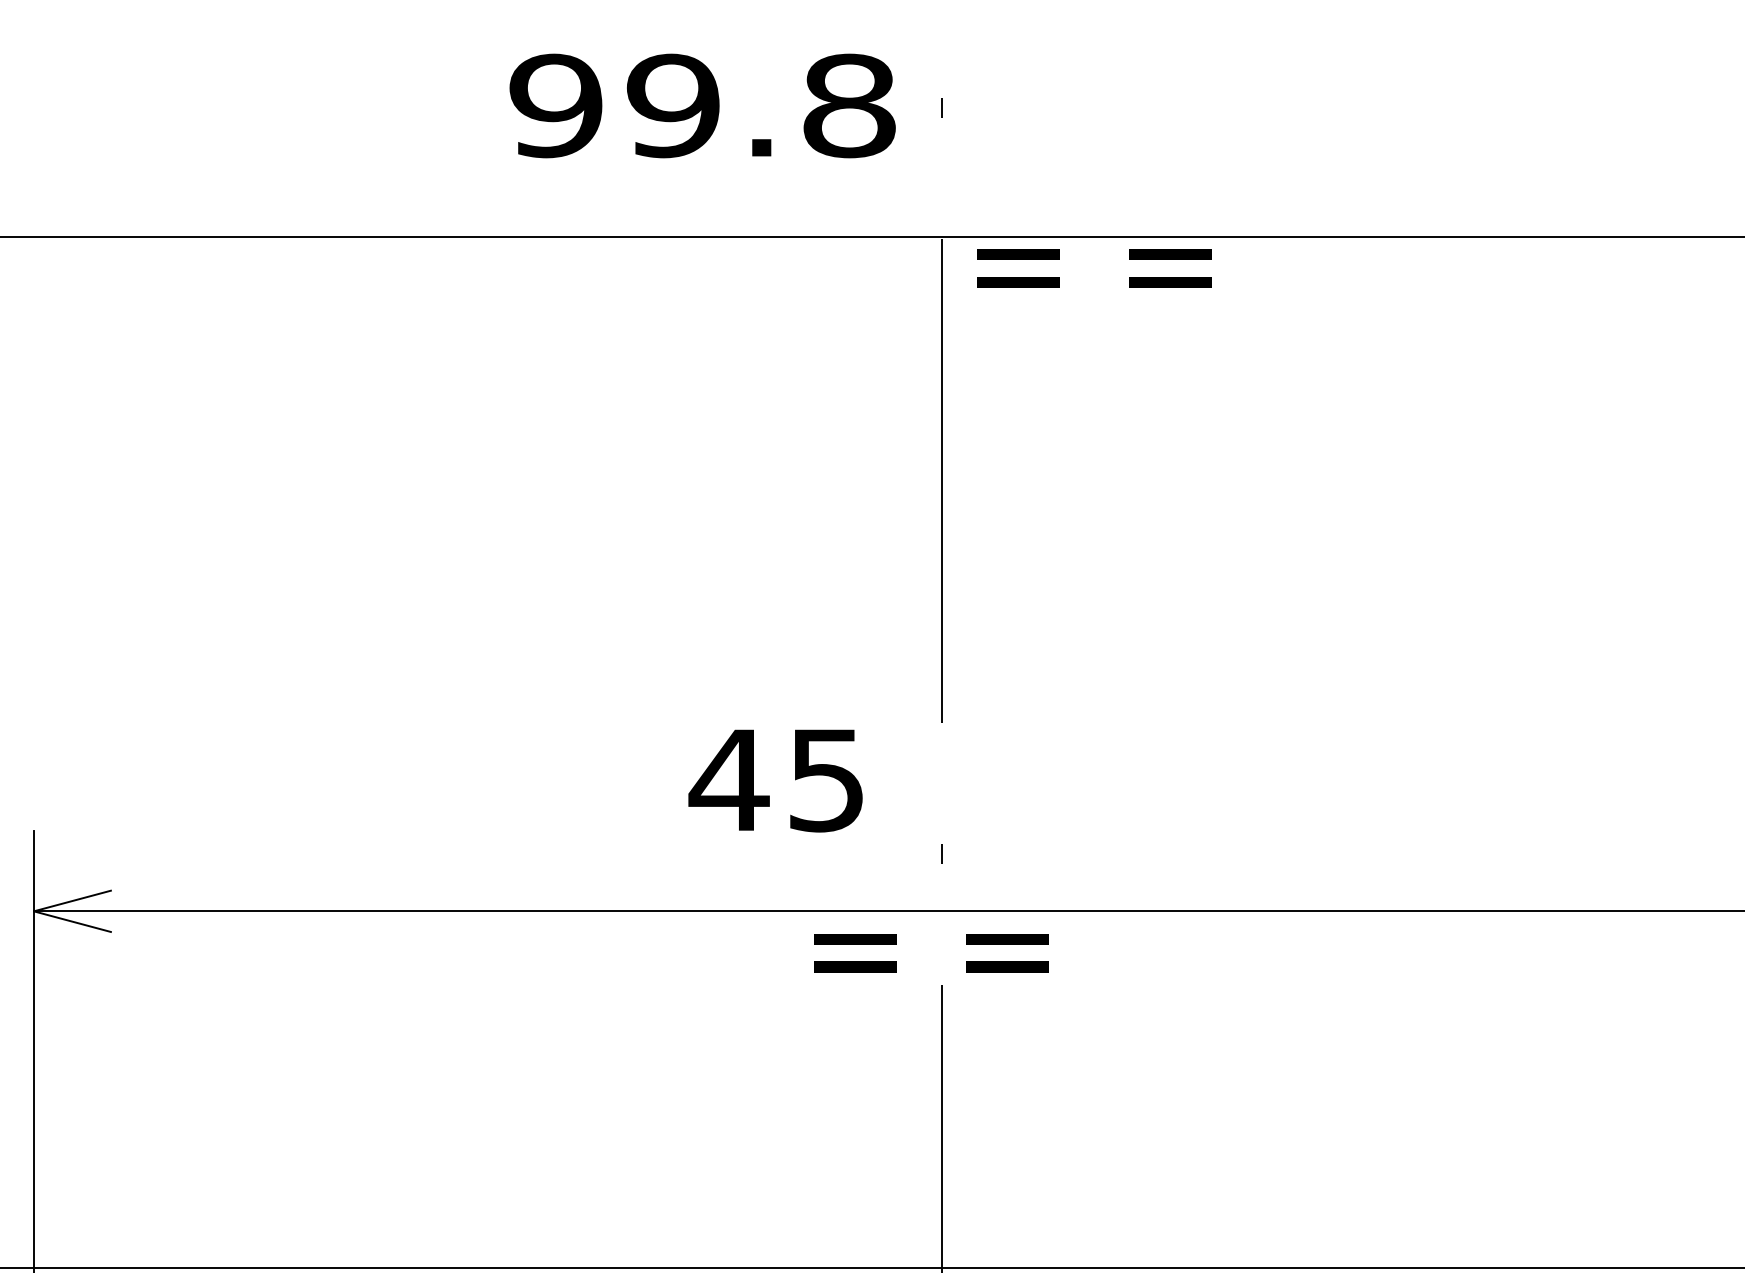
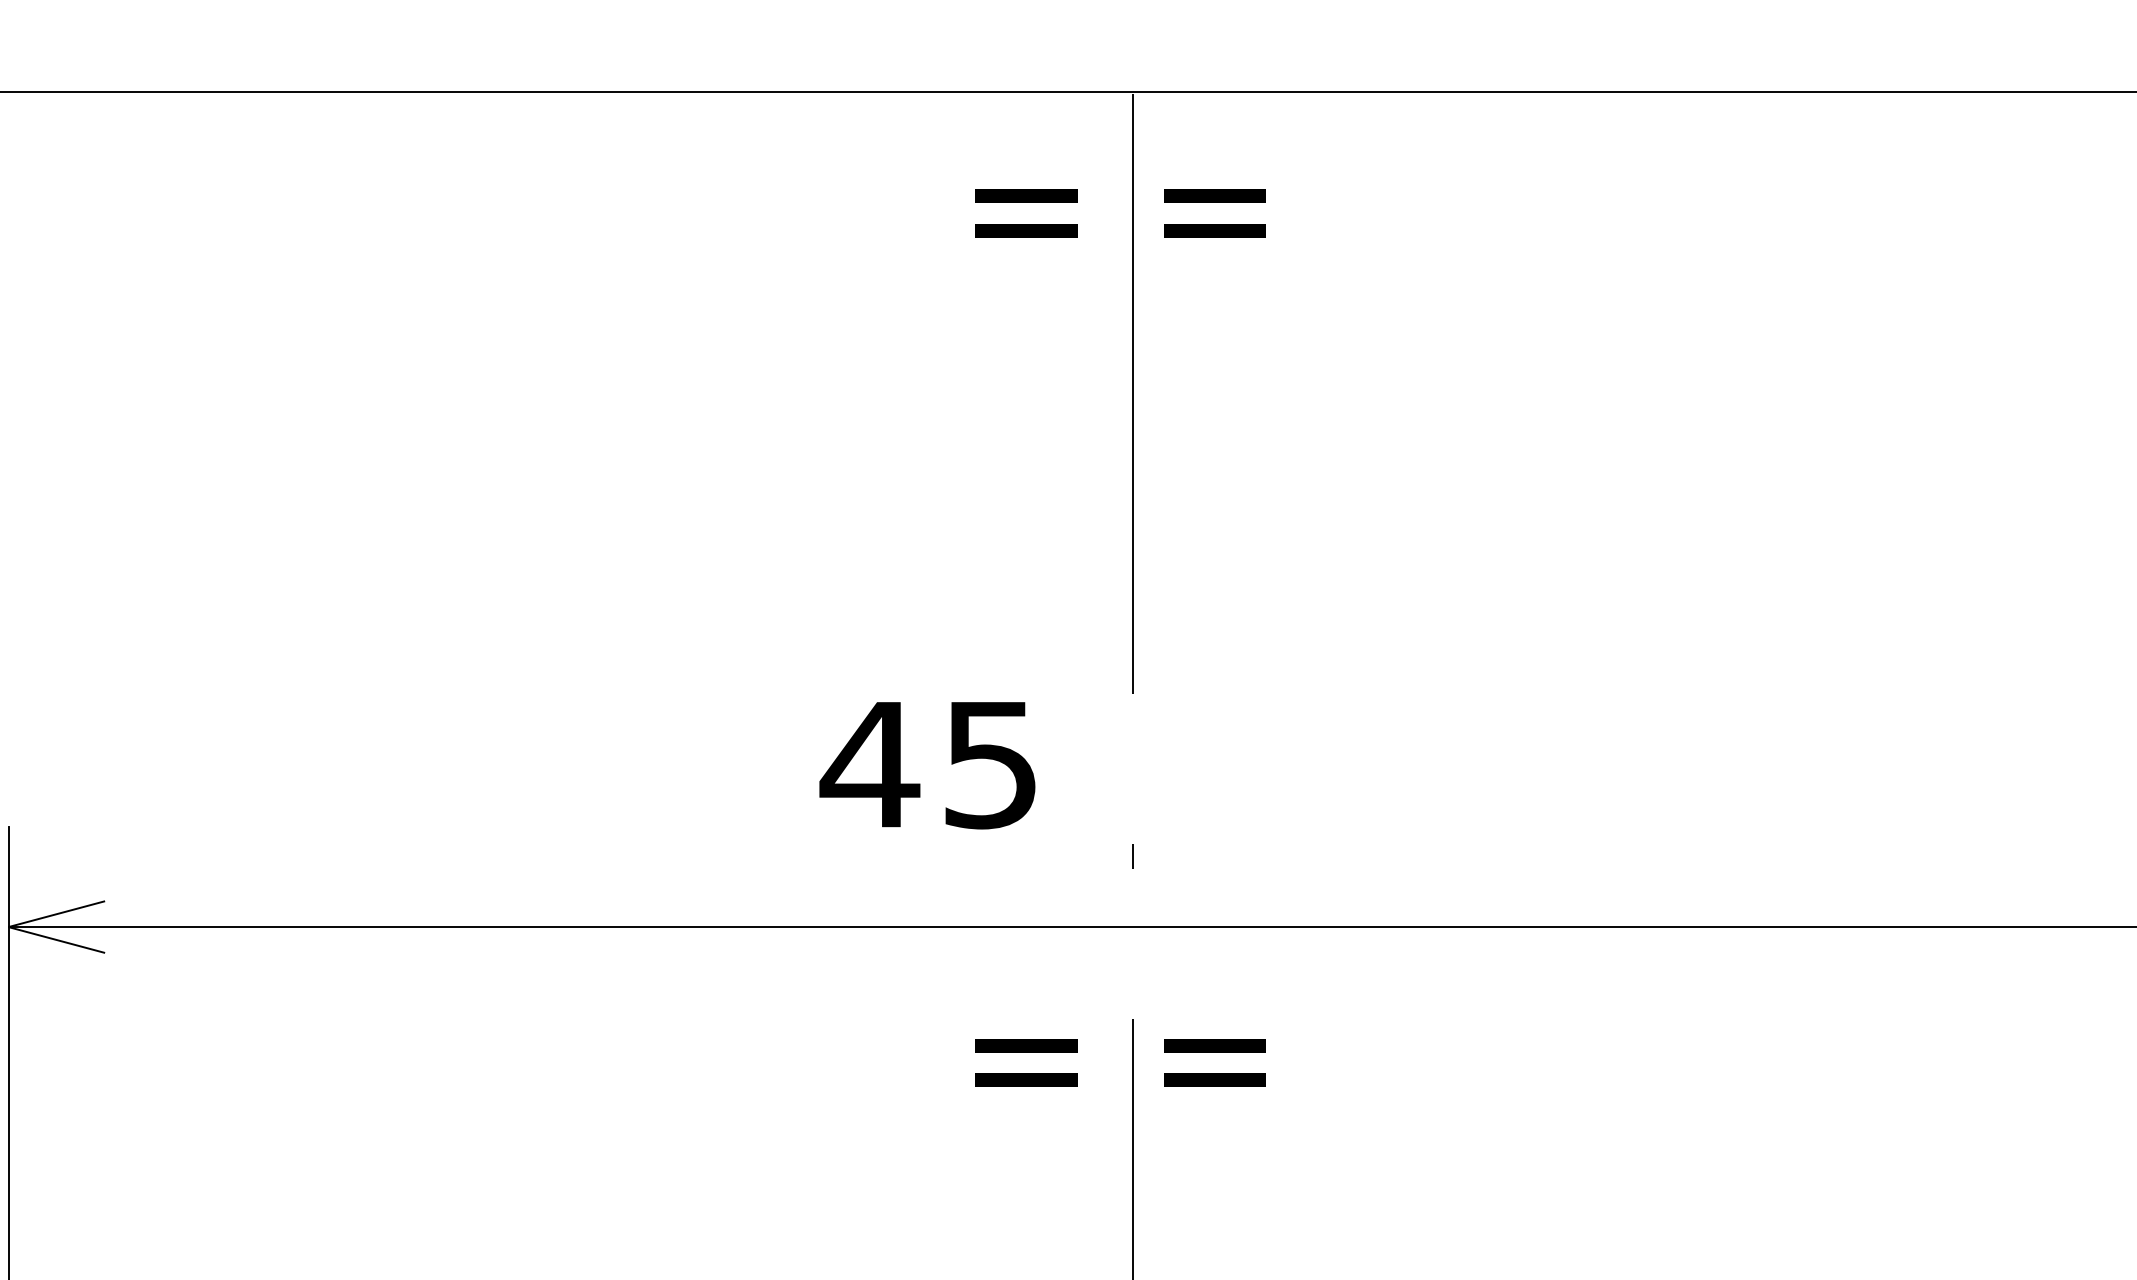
text: (1094, 268) -> (1120, 213), moved
text: (931, 953) -> (1120, 1063), moved

